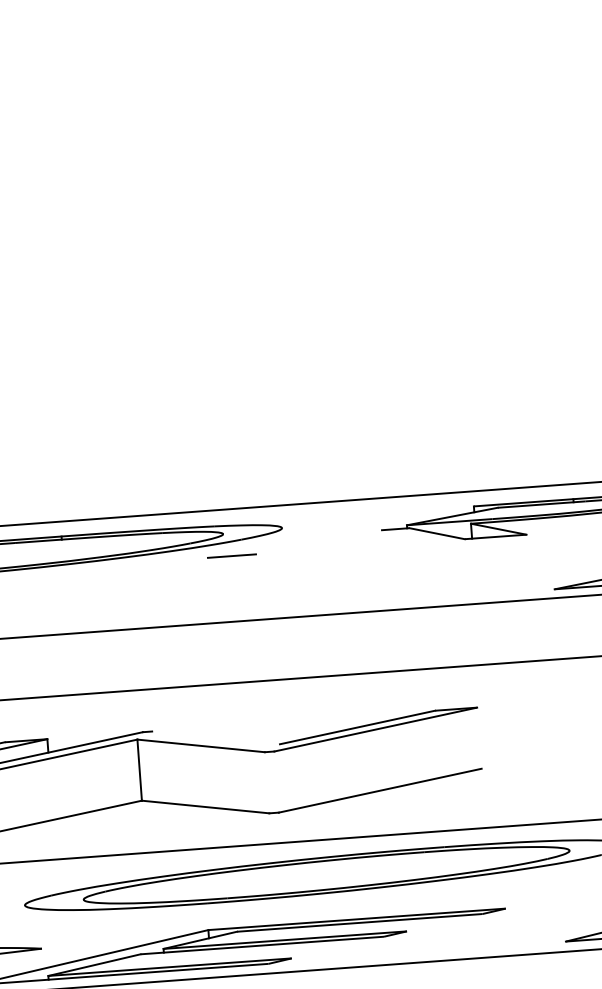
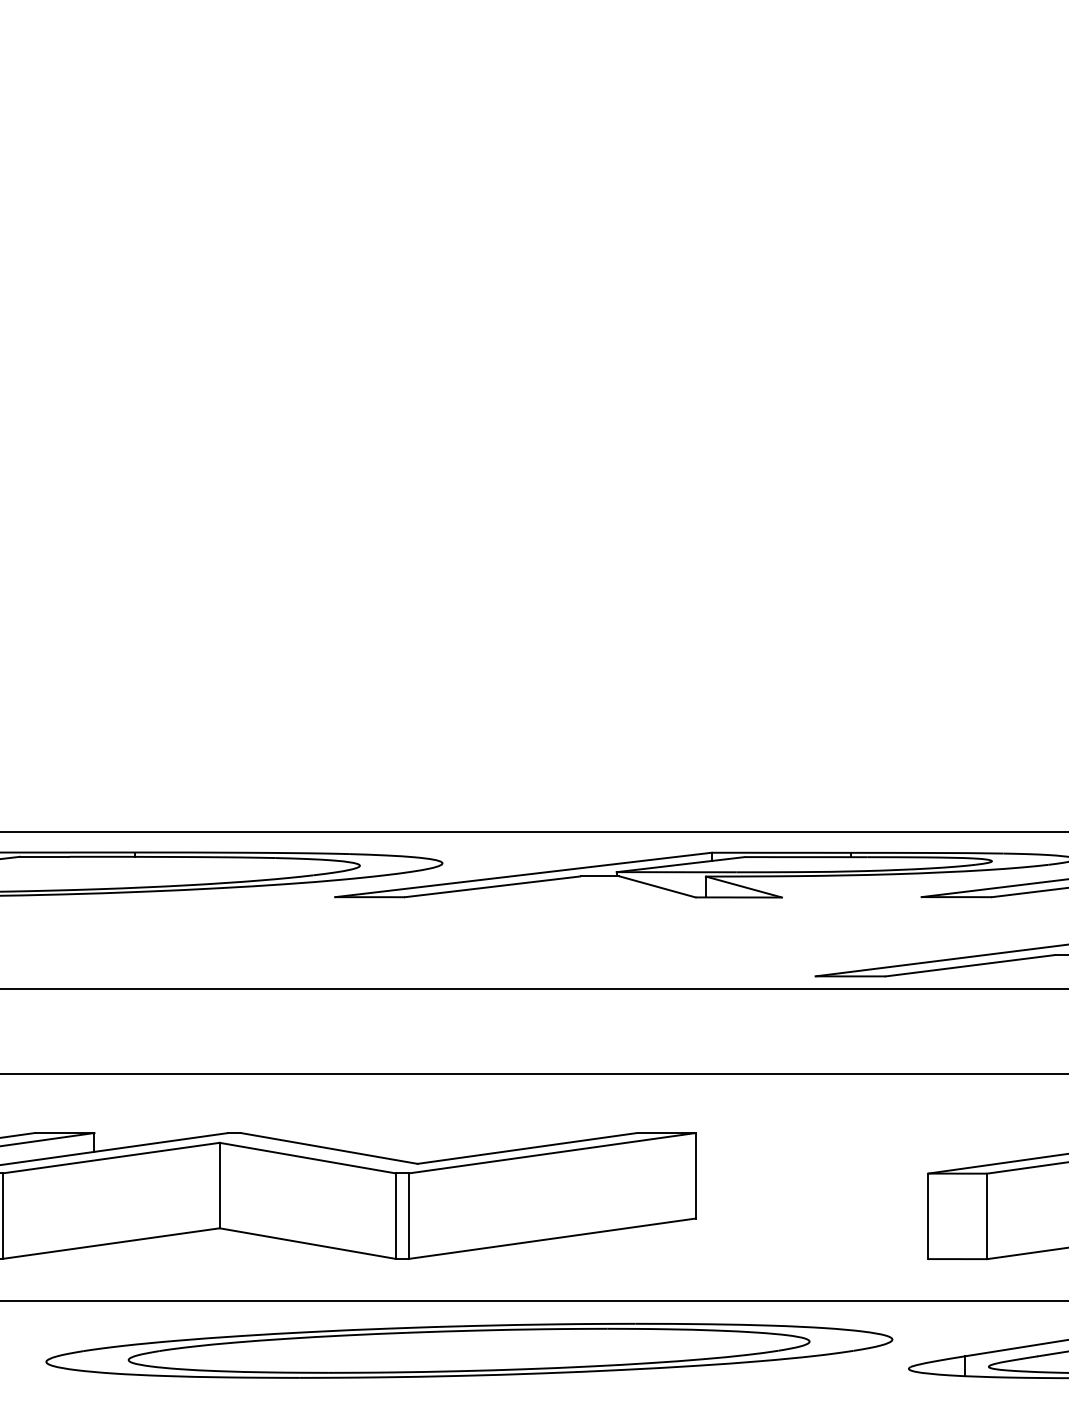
line: (340, 531) -> (523, 874), added
line: (318, 542) -> (492, 886), added
line: (216, 737) -> (329, 1148), added
line: (479, 737) -> (695, 1175), added
line: (276, 781) -> (409, 1215), added
line: (266, 782) -> (395, 1215), added

